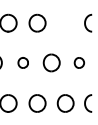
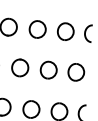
part: (65, 22) -> (65, 30), added
part: (23, 62) -> (20, 67), size x1.67
part: (79, 62) -> (76, 71), size x1.67

